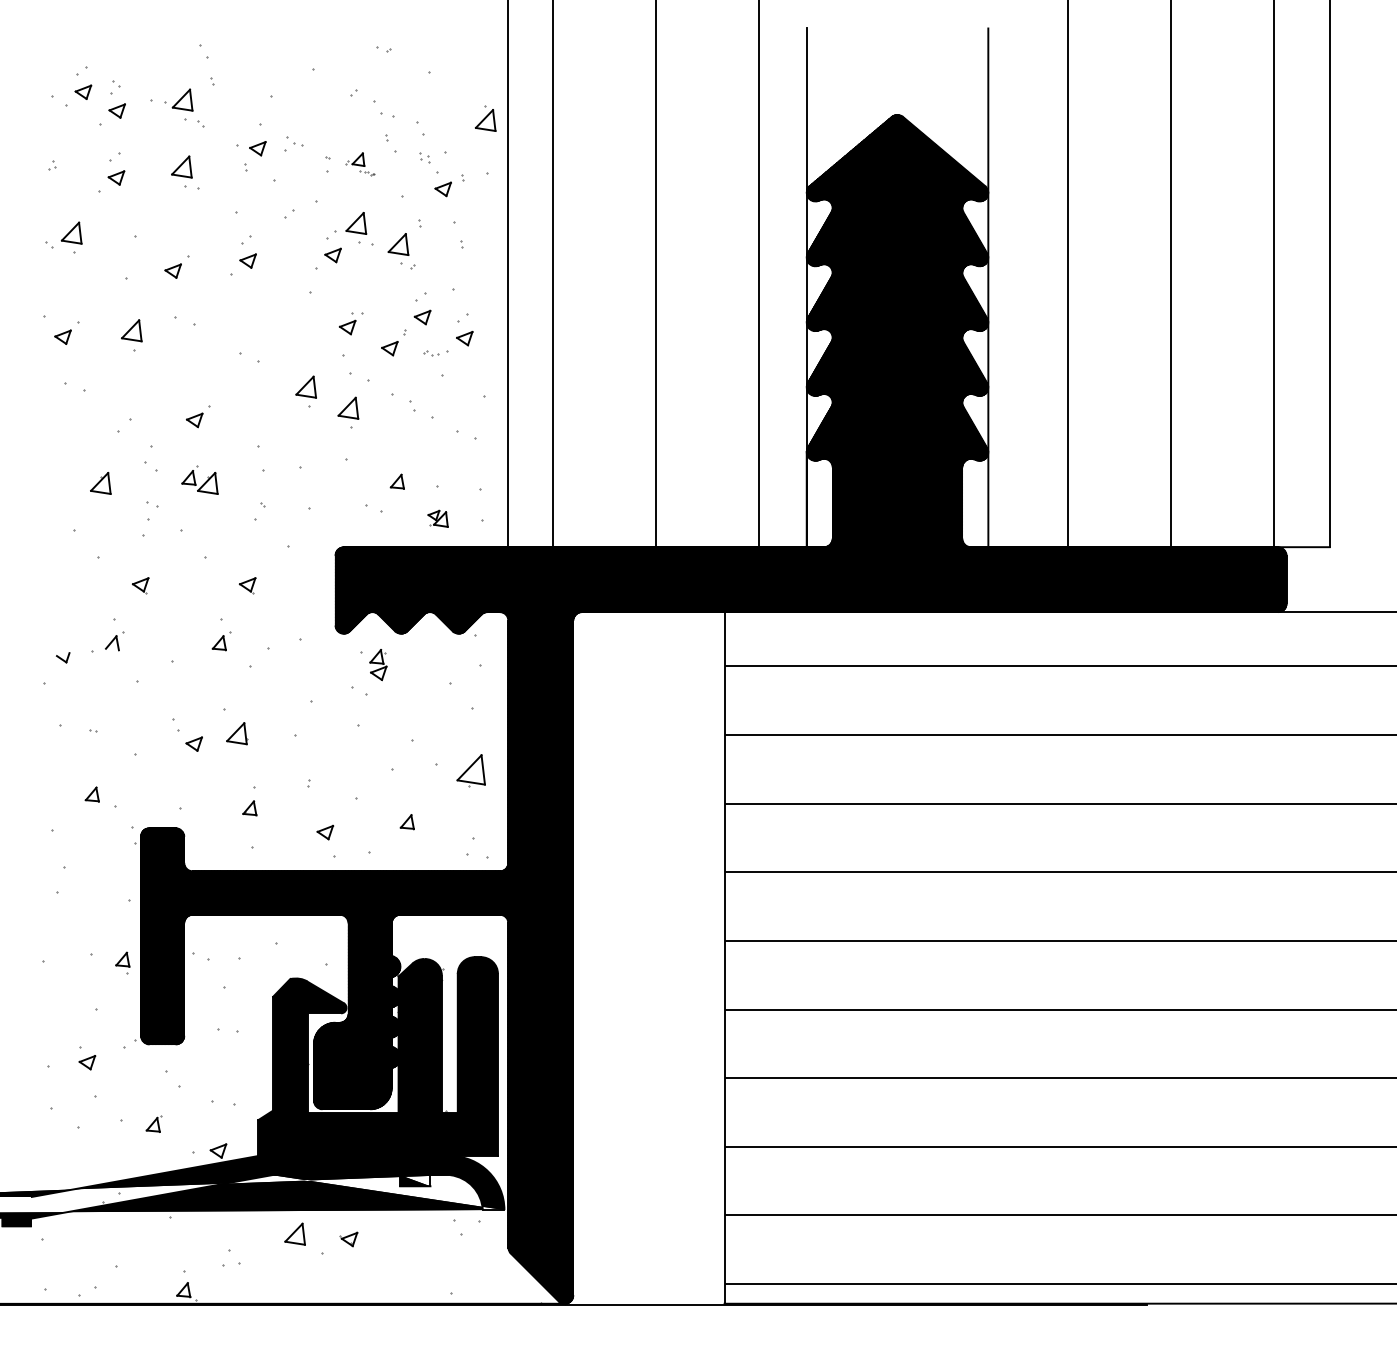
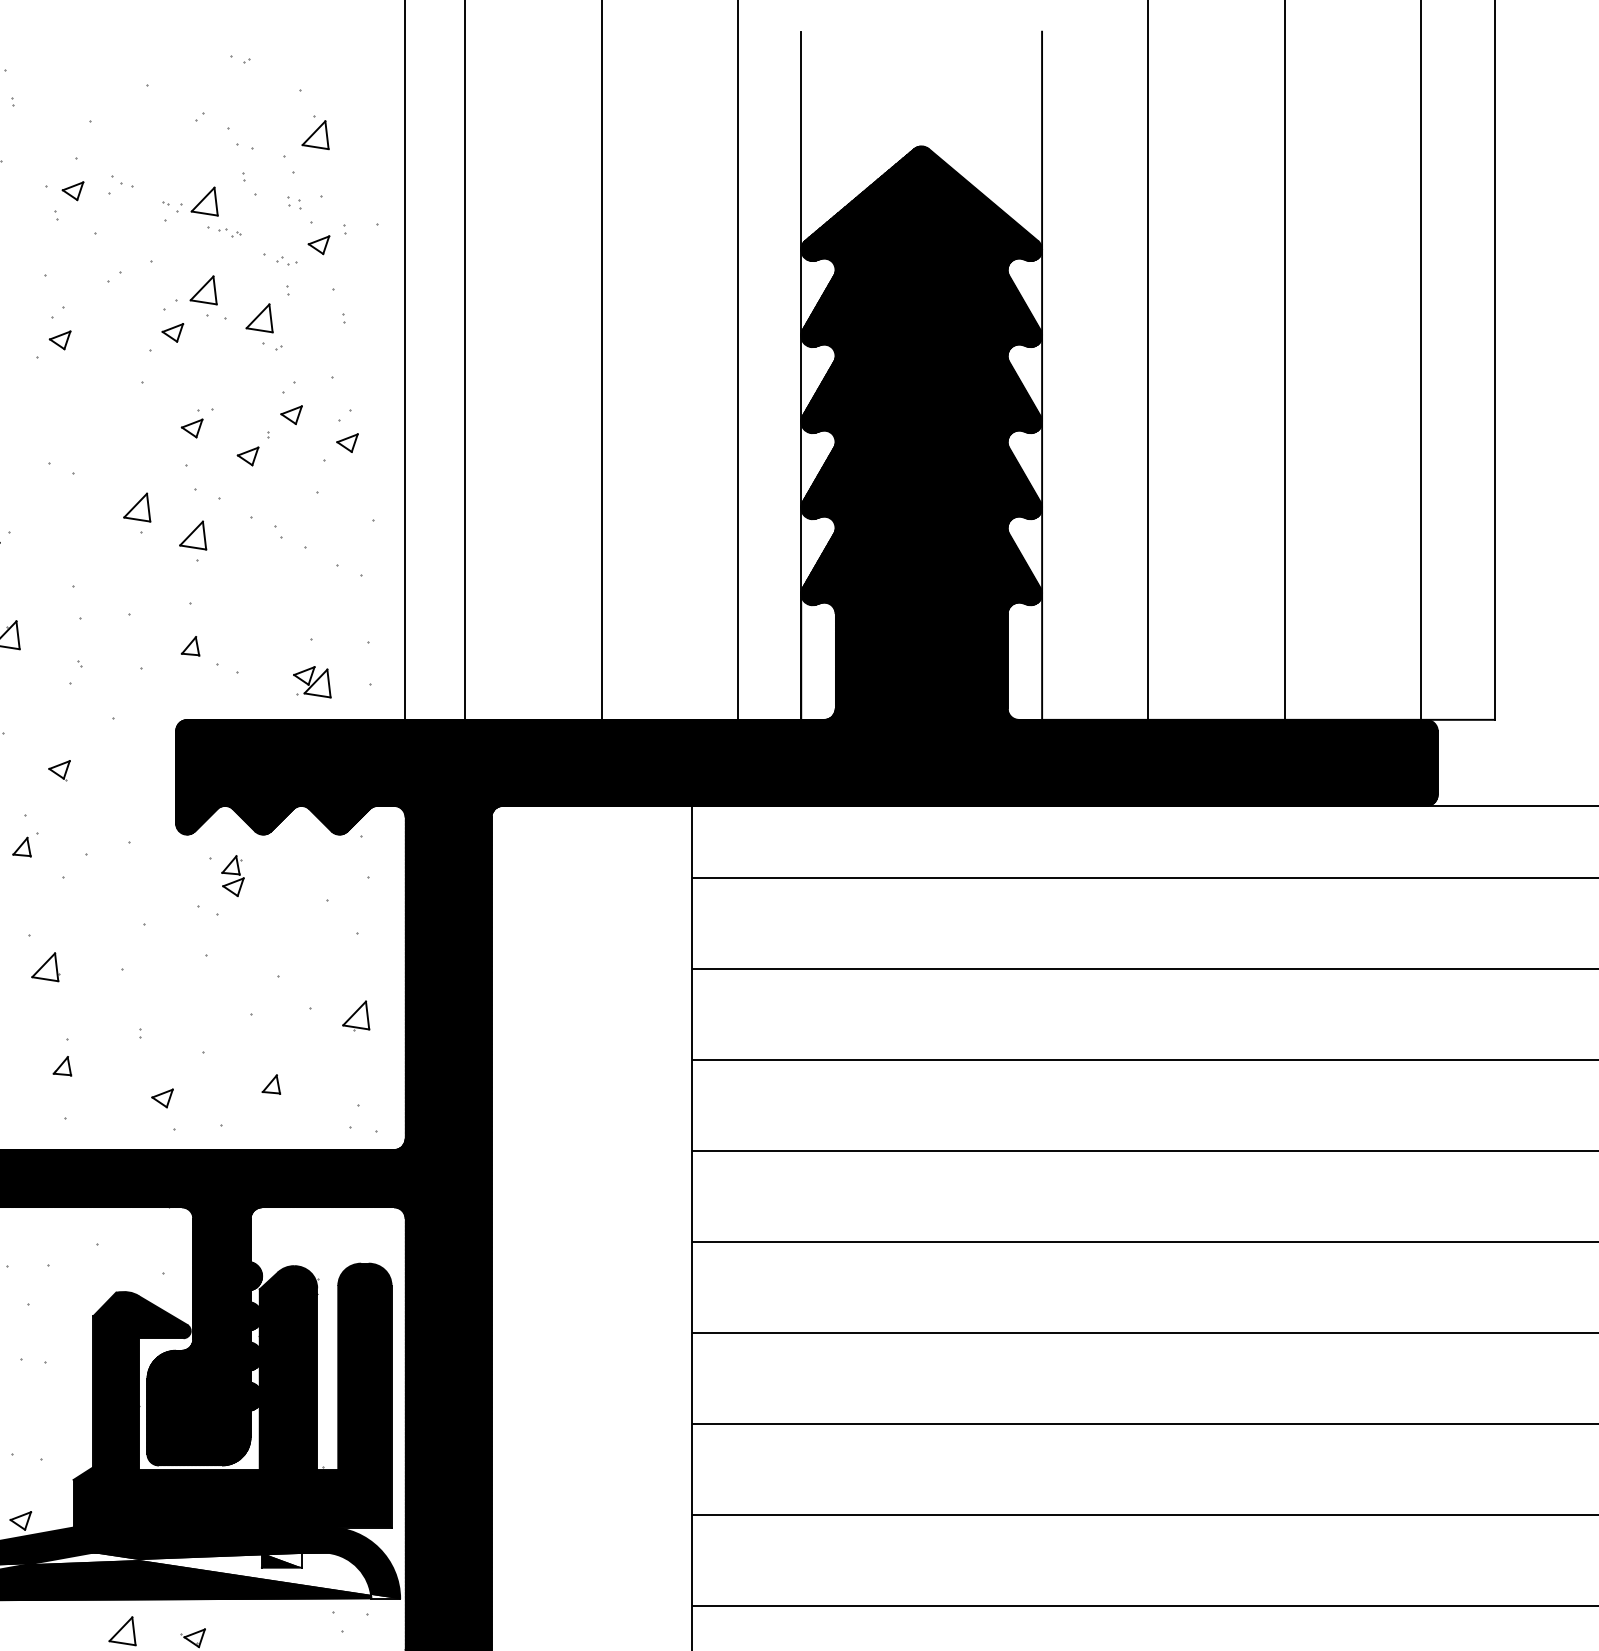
part: (485, 118) -> (315, 132), moved
part: (360, 164) -> (209, 212), size x1.67
part: (431, 353) -> (287, 261), moved
part: (396, 481) -> (189, 645), moved
part: (437, 518) -> (311, 681), size x1.43
part: (471, 770) -> (356, 1016), size x0.71

